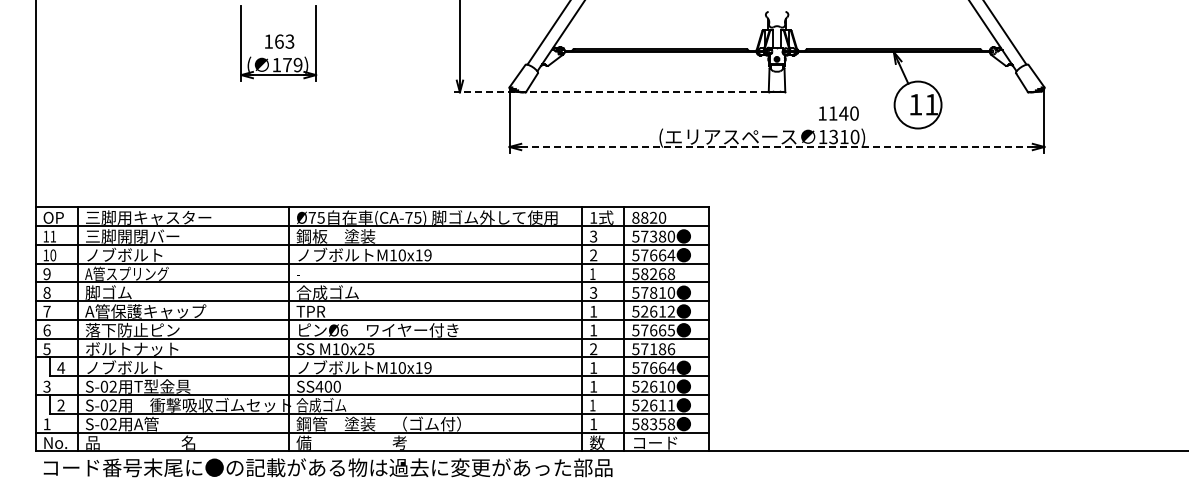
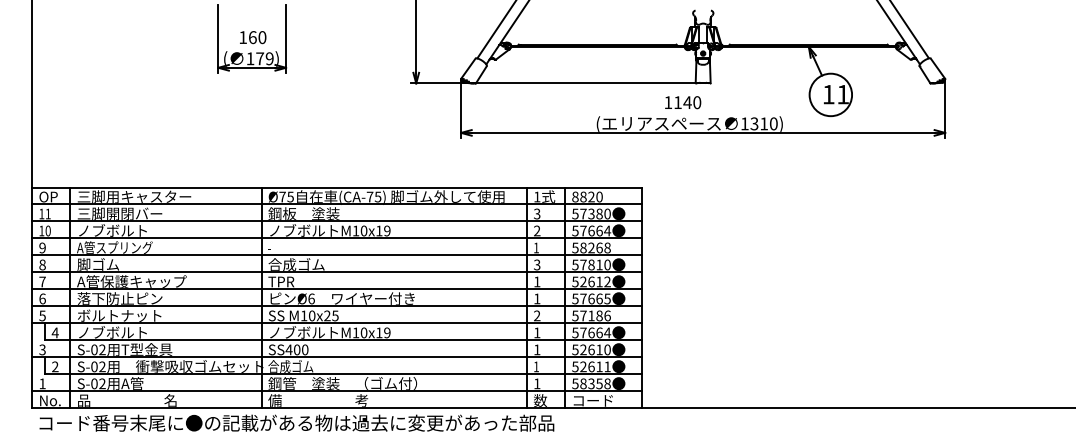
text: (289, 41) -> (261, 37), 163 -> 160
line: (610, 92) -> (552, 83), dashed -> solid
text: (838, 113) -> (682, 102), moved
line: (777, 147) -> (703, 133), dashed -> solid

